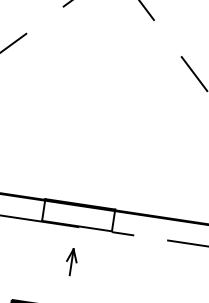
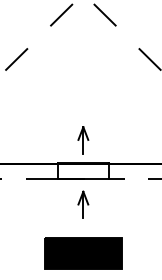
part: (85, 172) -> (83, 140), added
part: (71, 261) -> (83, 204), size x1.43

